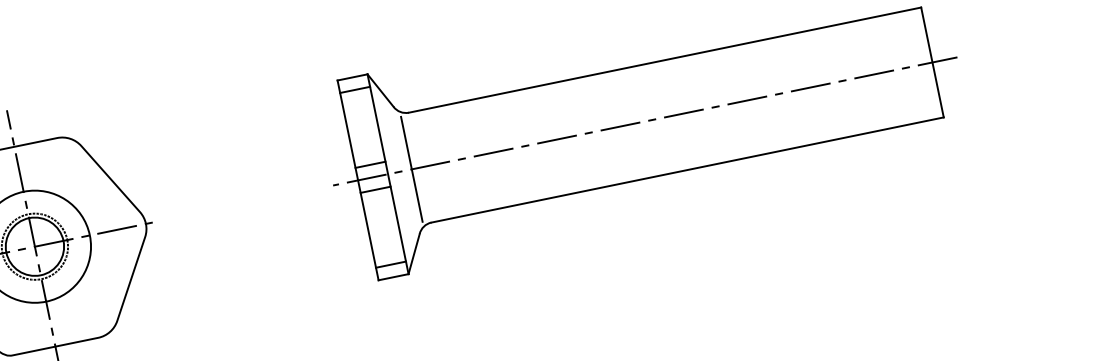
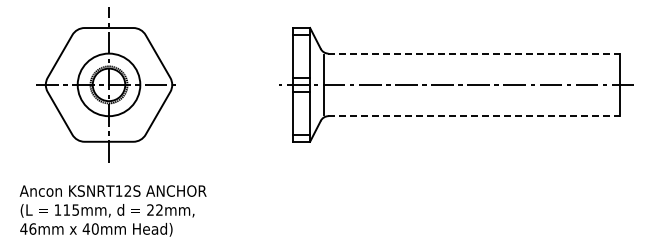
line: (665, 59) -> (474, 53), solid -> dashed
line: (688, 170) -> (474, 116), solid -> dashed

